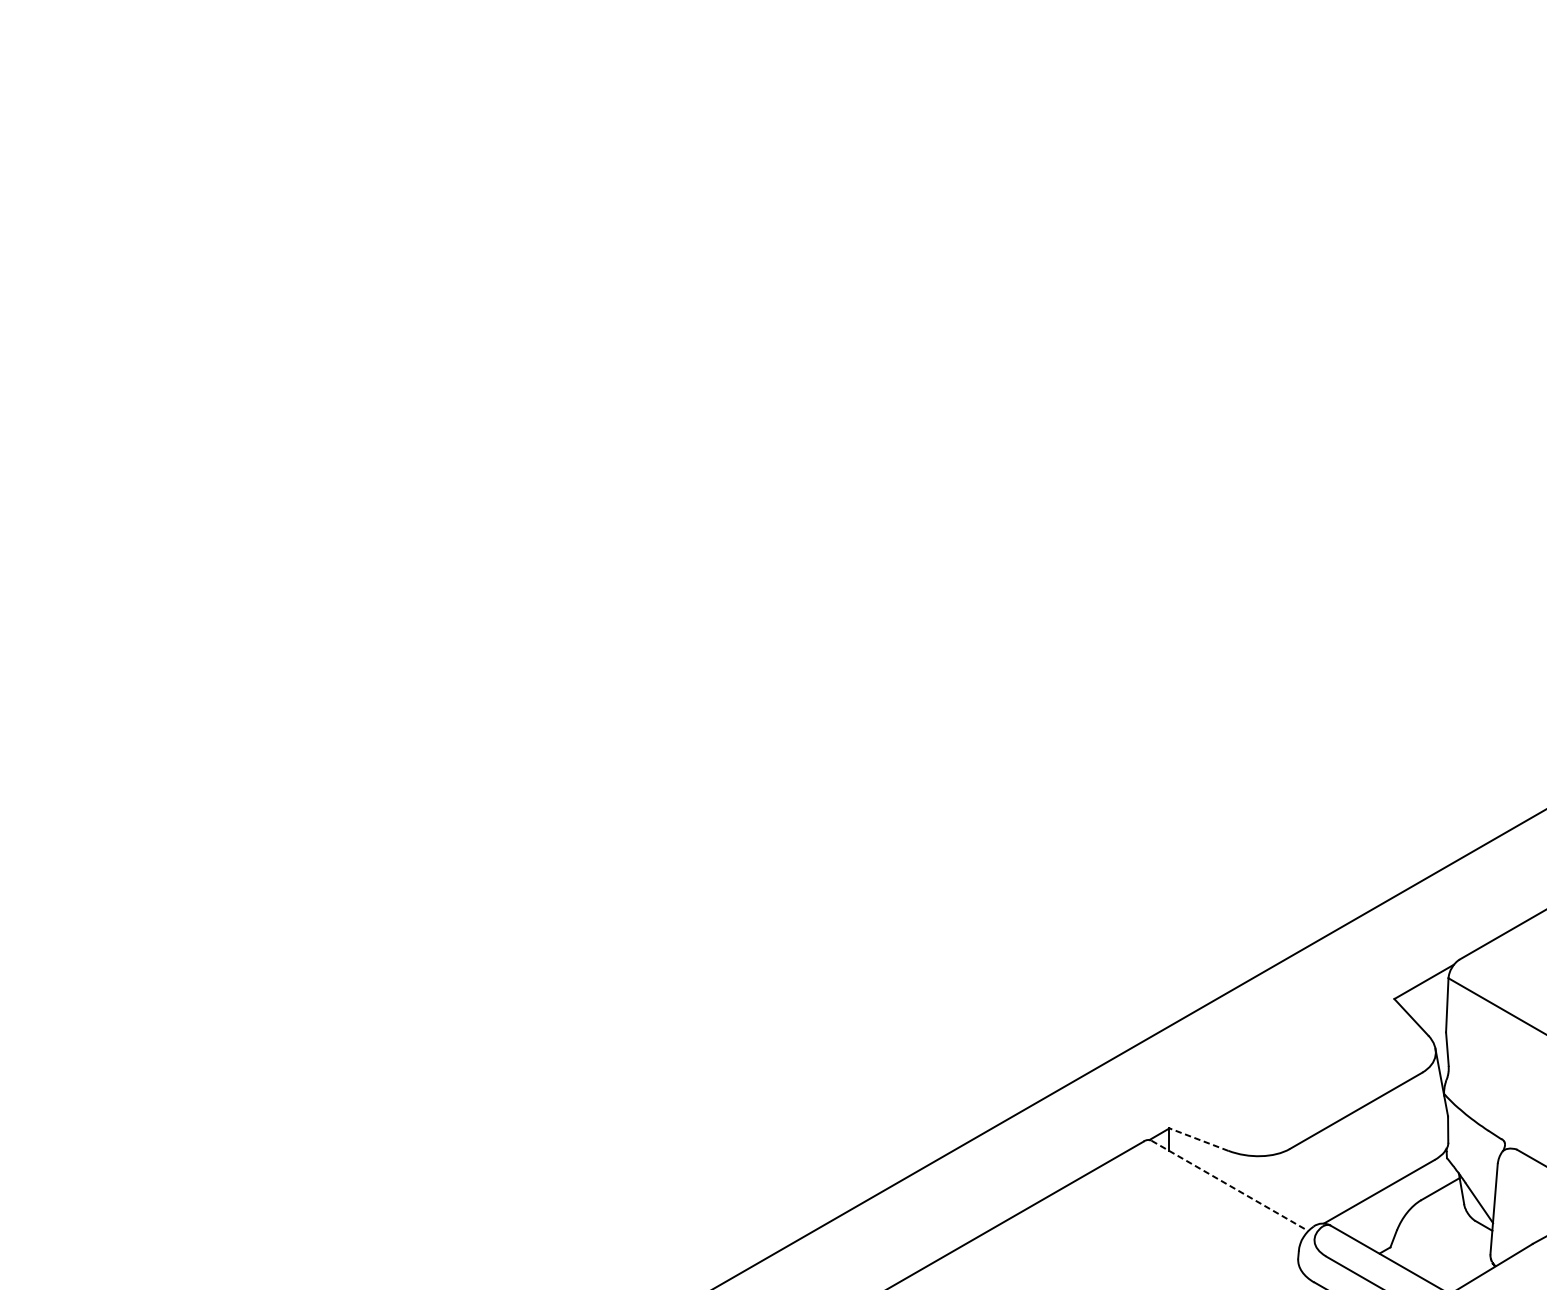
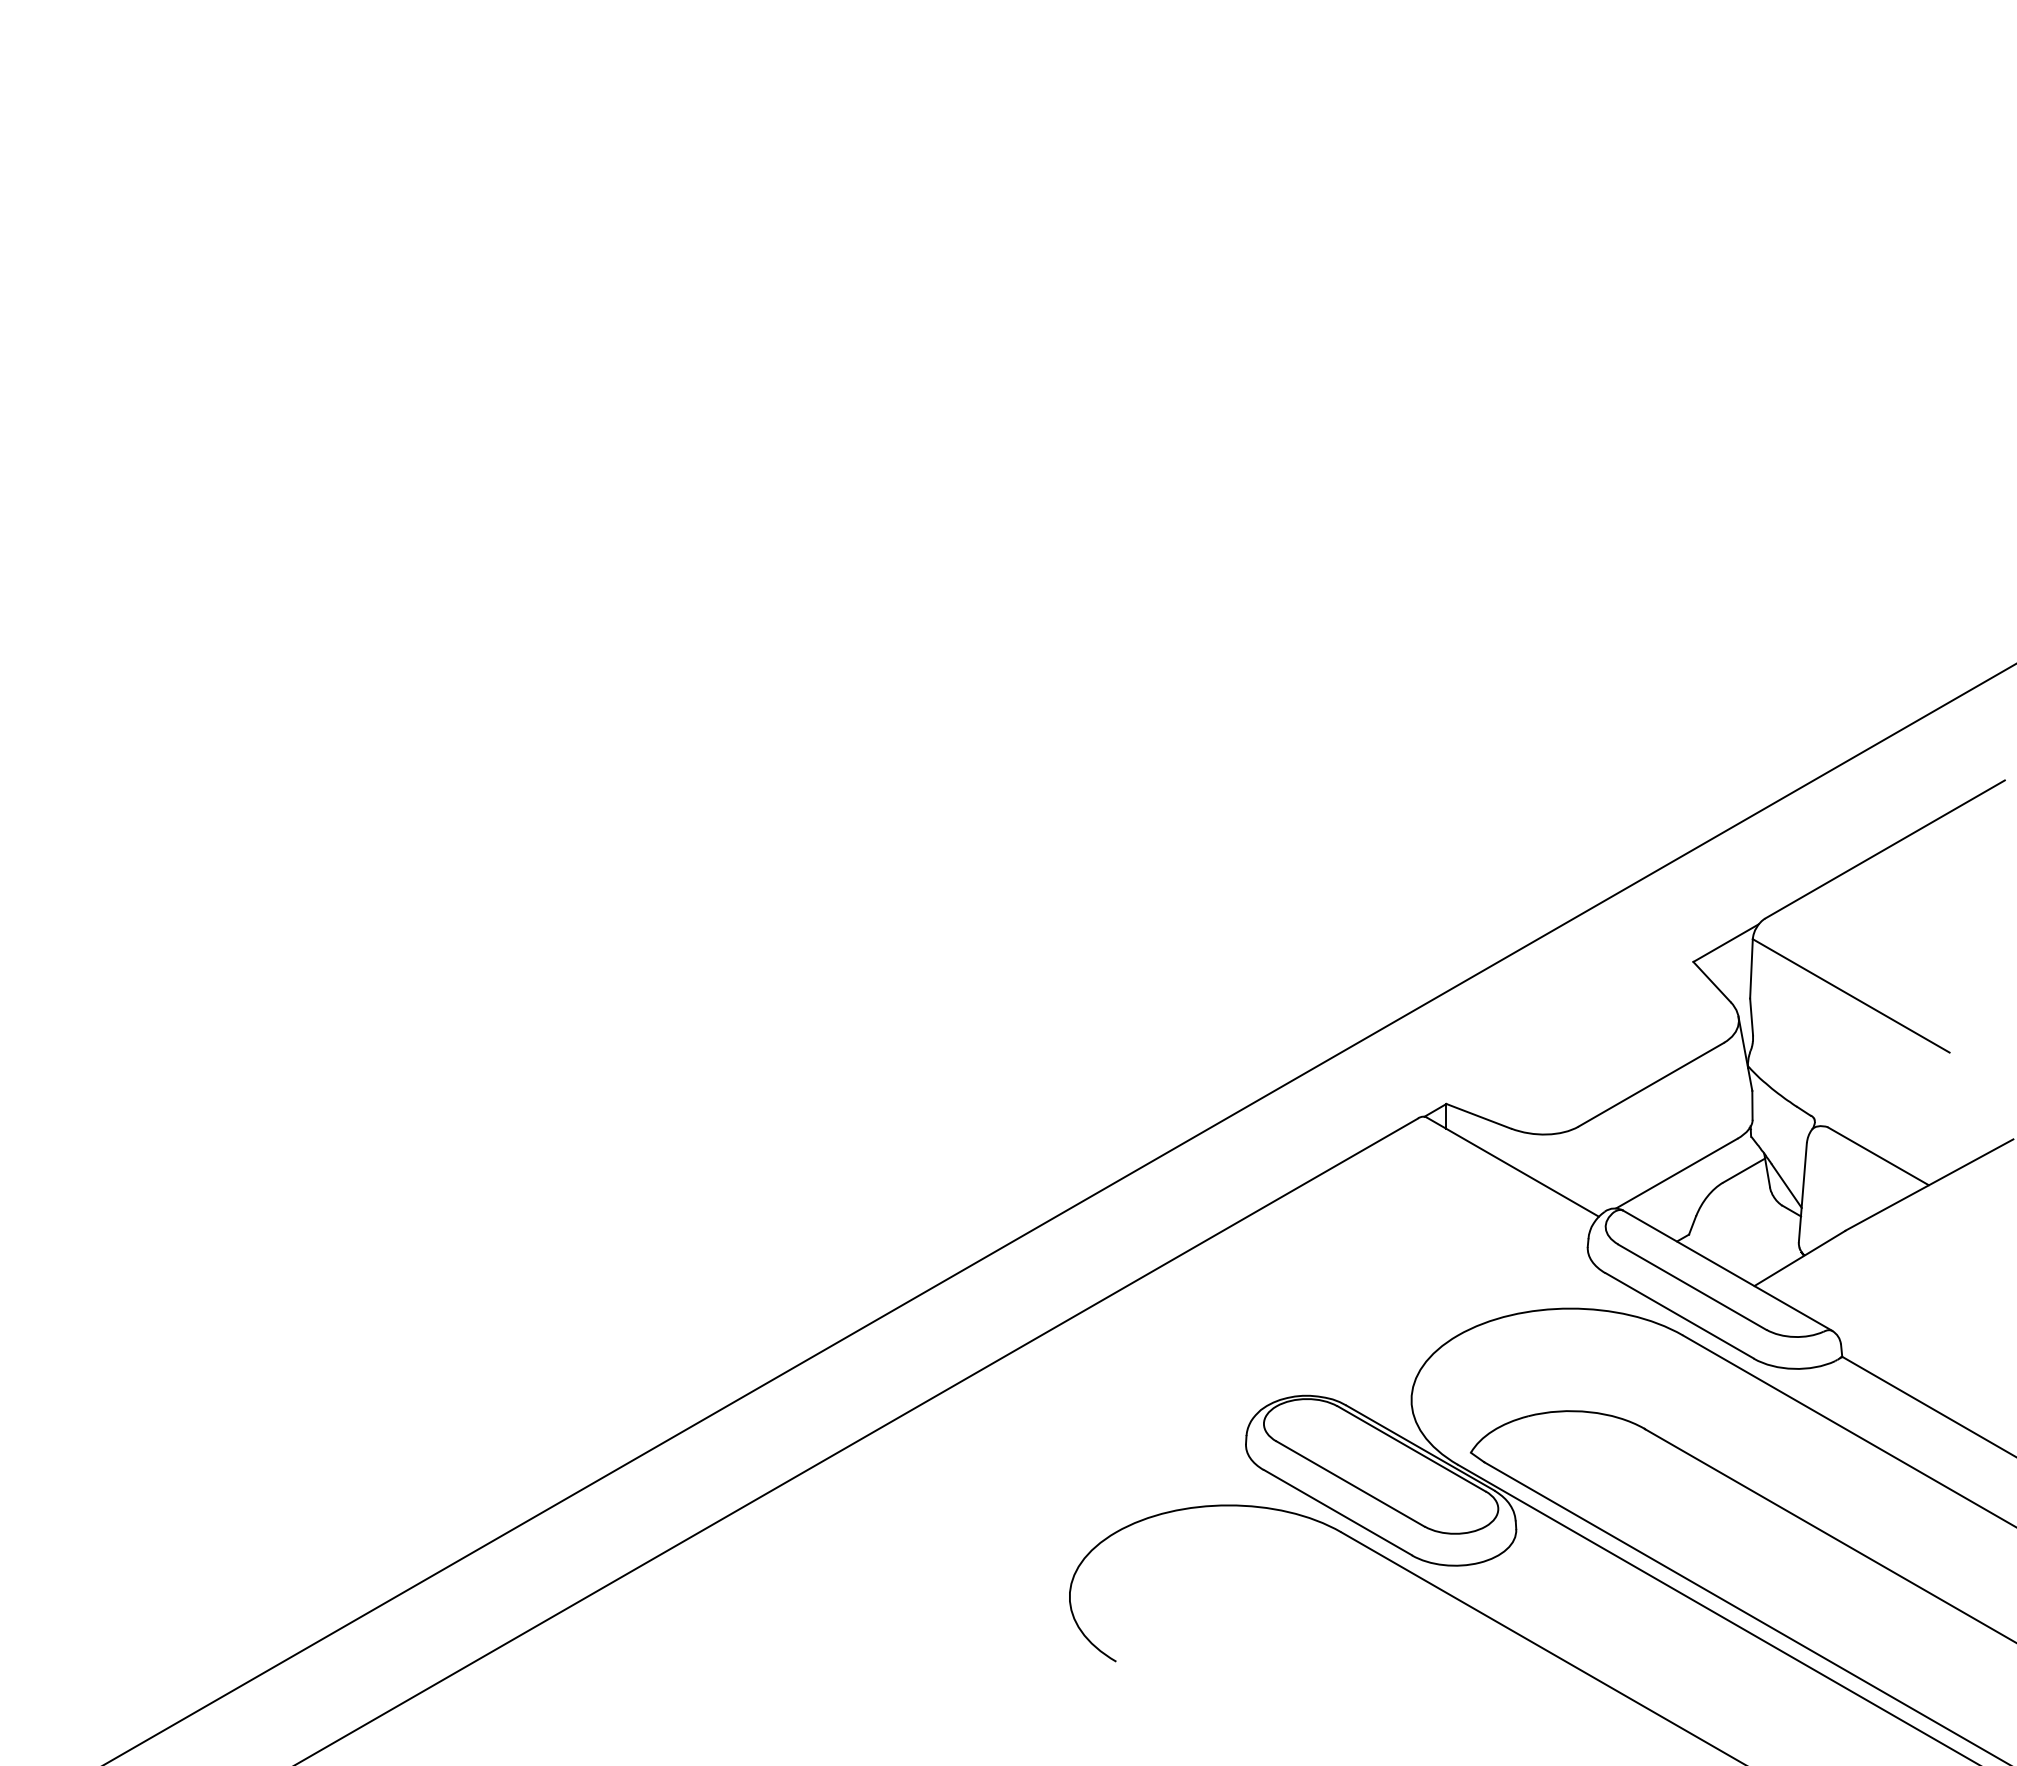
line: (1198, 1139) -> (1478, 1116), dashed -> solid
line: (1230, 1186) -> (1513, 1167), dashed -> solid

